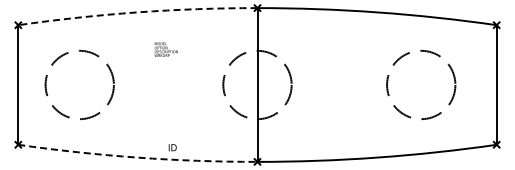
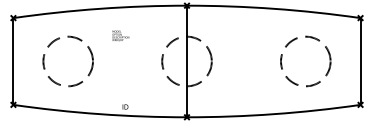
arc: (137, 12) -> (99, 8), dashed -> solid
circle: (79, 84) -> (68, 61), moved
arc: (137, 157) -> (99, 114), dashed -> solid

